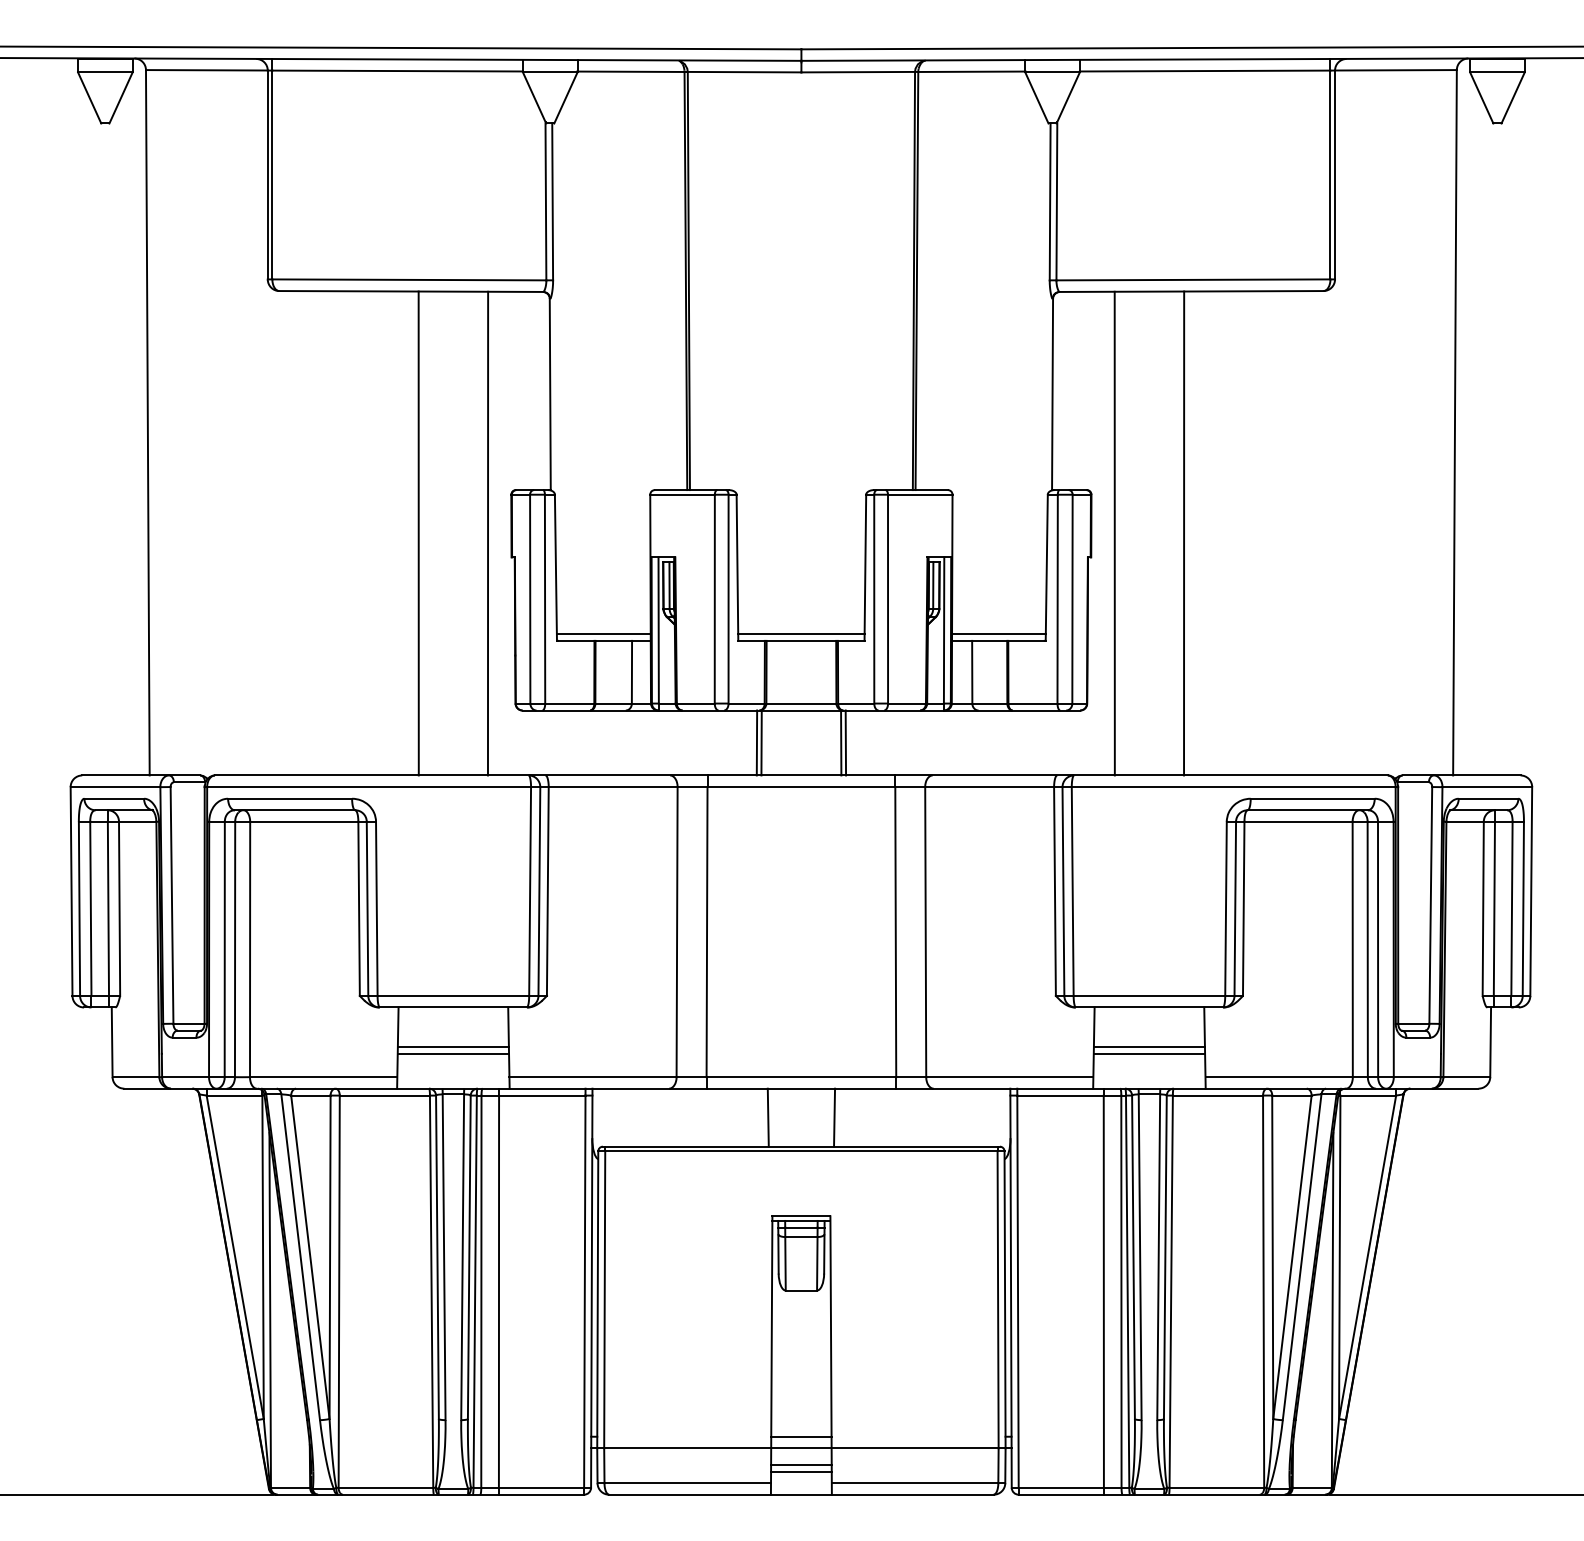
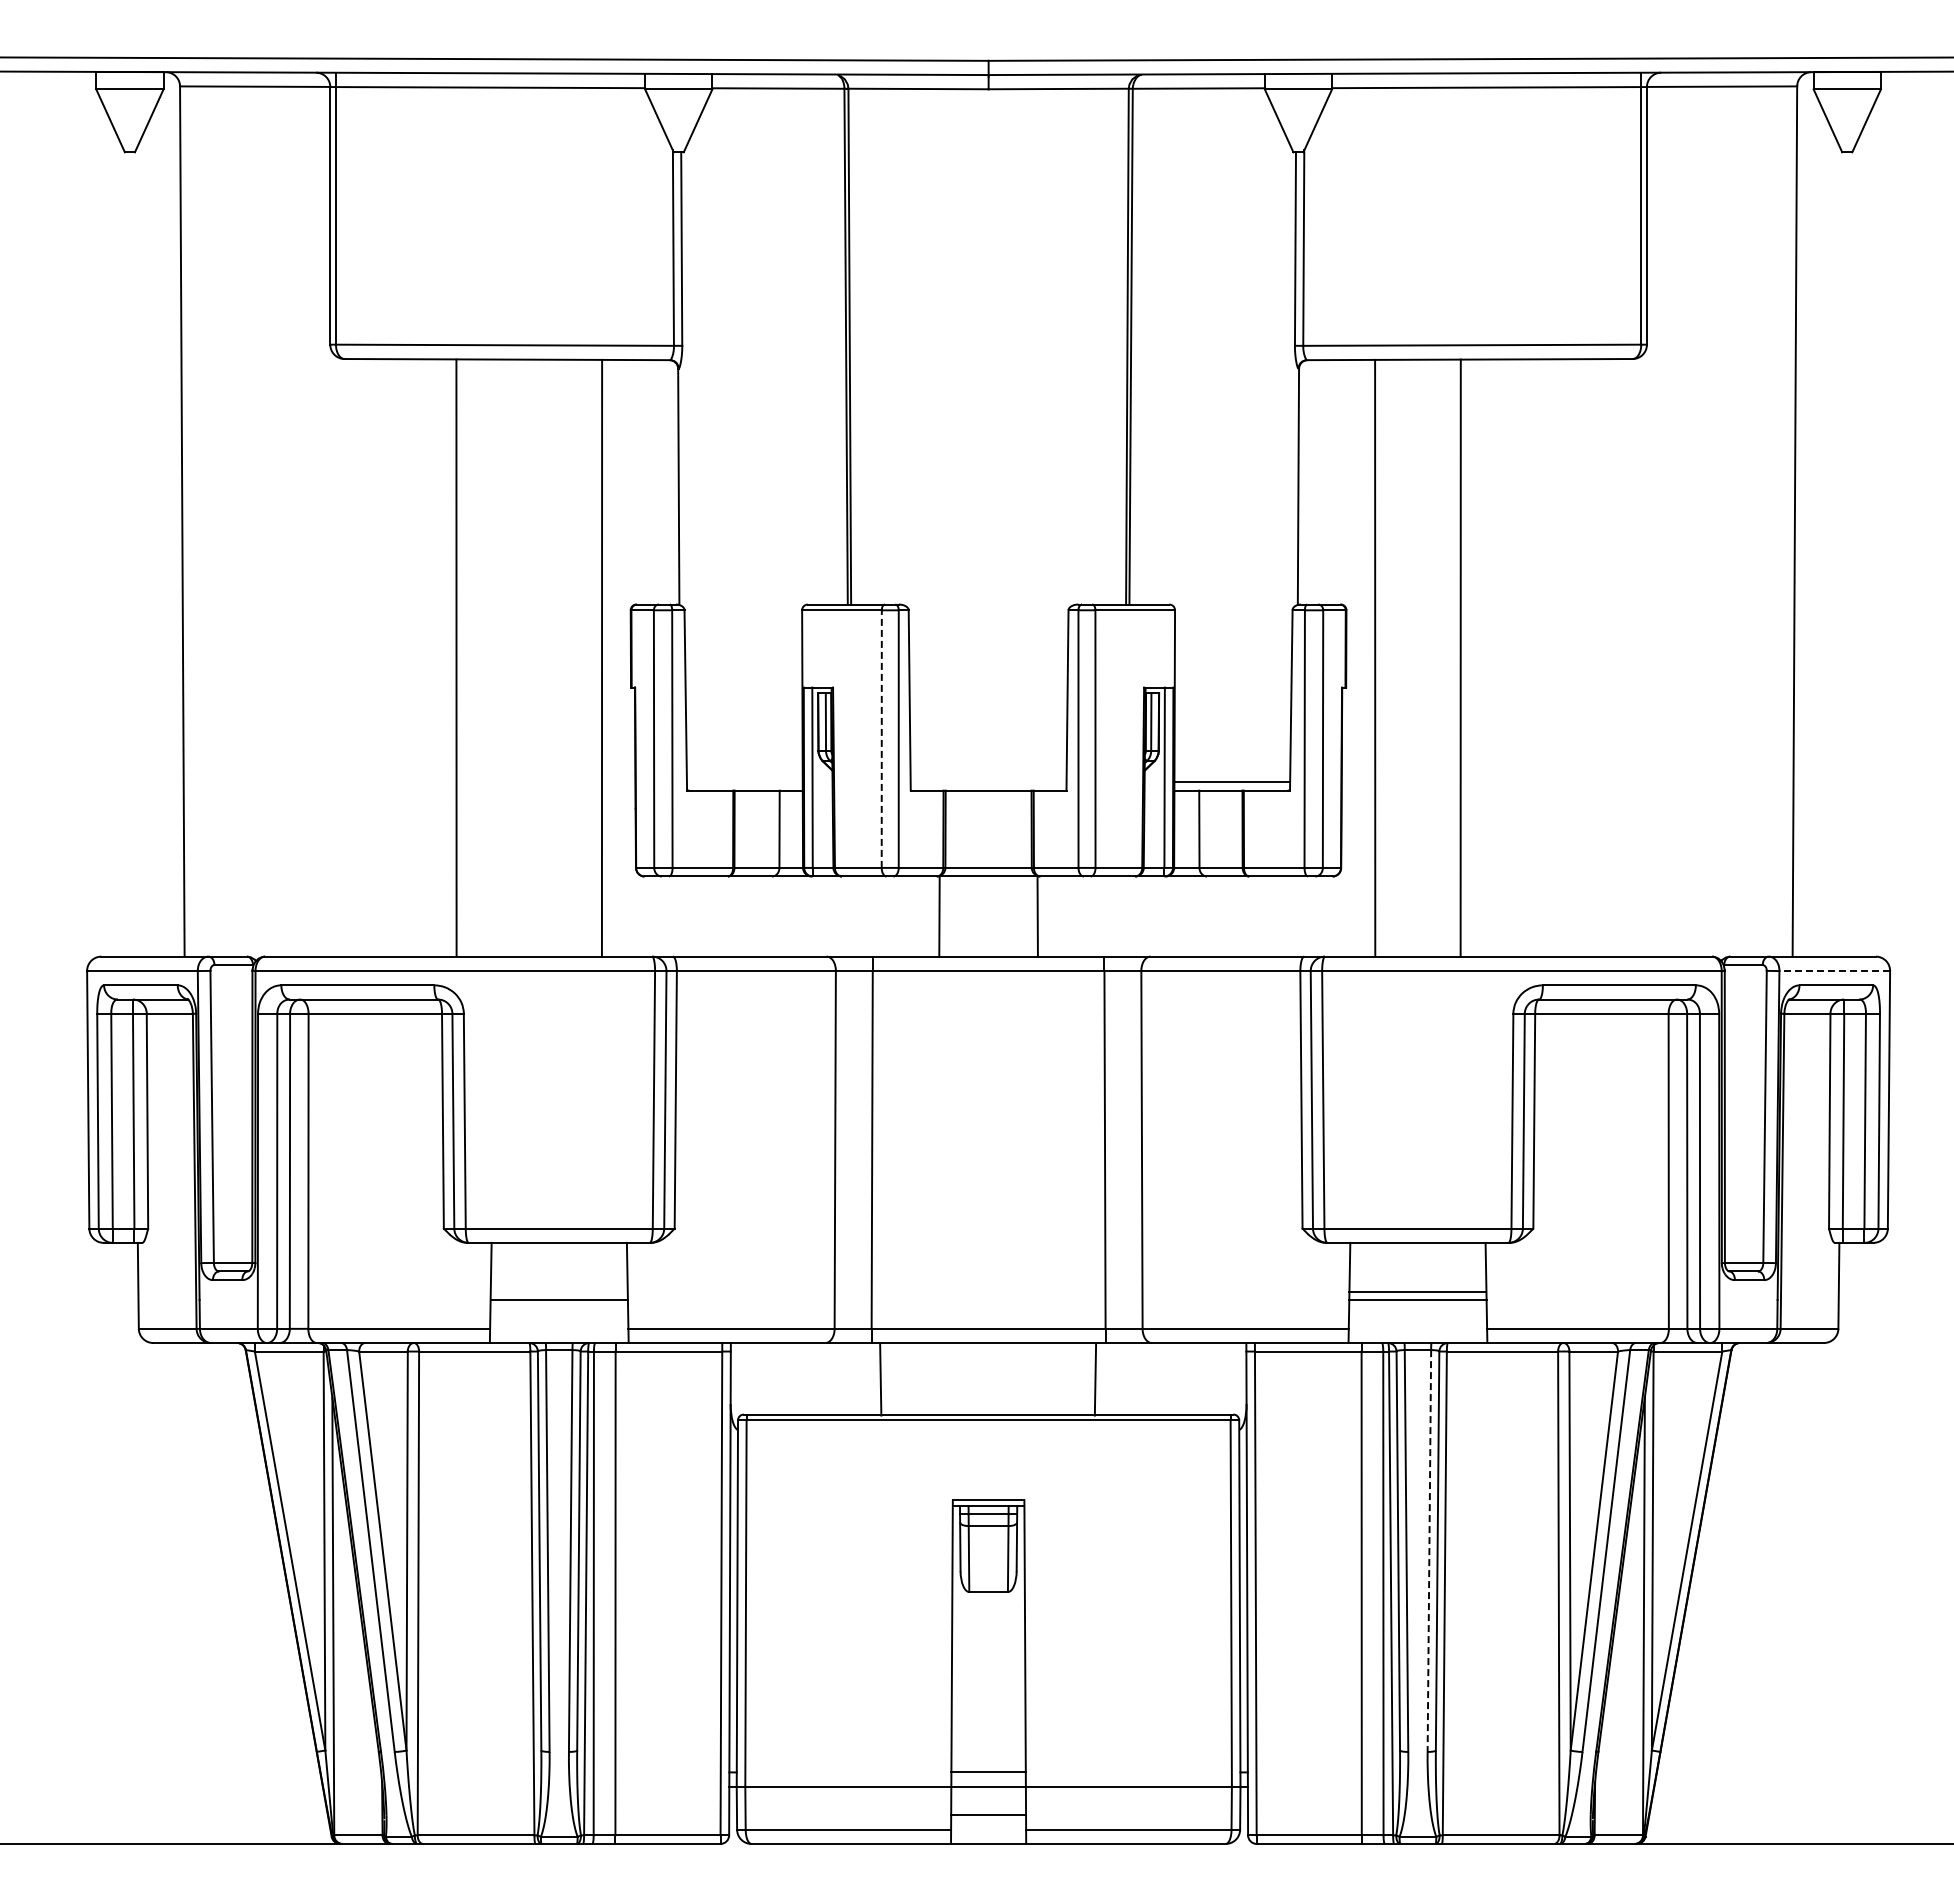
line: (418, 532) -> (456, 657), moved
line: (714, 599) -> (881, 739), solid -> dashed
line: (603, 634) -> (744, 782), removed
line: (801, 634) -> (988, 782), removed
line: (756, 742) -> (933, 916), removed
line: (845, 742) -> (1043, 916), removed
line: (1487, 787) -> (1834, 971), solid -> dashed
line: (452, 1046) -> (558, 1291), removed
line: (768, 1117) -> (880, 1379), moved
line: (834, 1117) -> (1095, 1379), moved
line: (1158, 1257) -> (1429, 1551), solid -> dashed
line: (801, 1464) -> (988, 1806), removed

